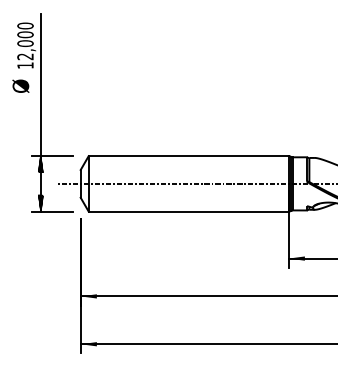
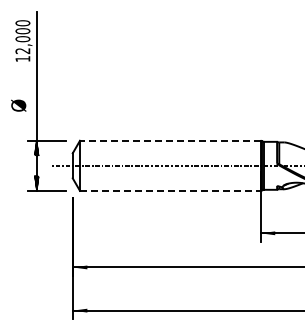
text: (20, 86) -> (18, 105), moved
line: (187, 155) -> (169, 140), solid -> dashed
line: (188, 211) -> (170, 190), solid -> dashed

